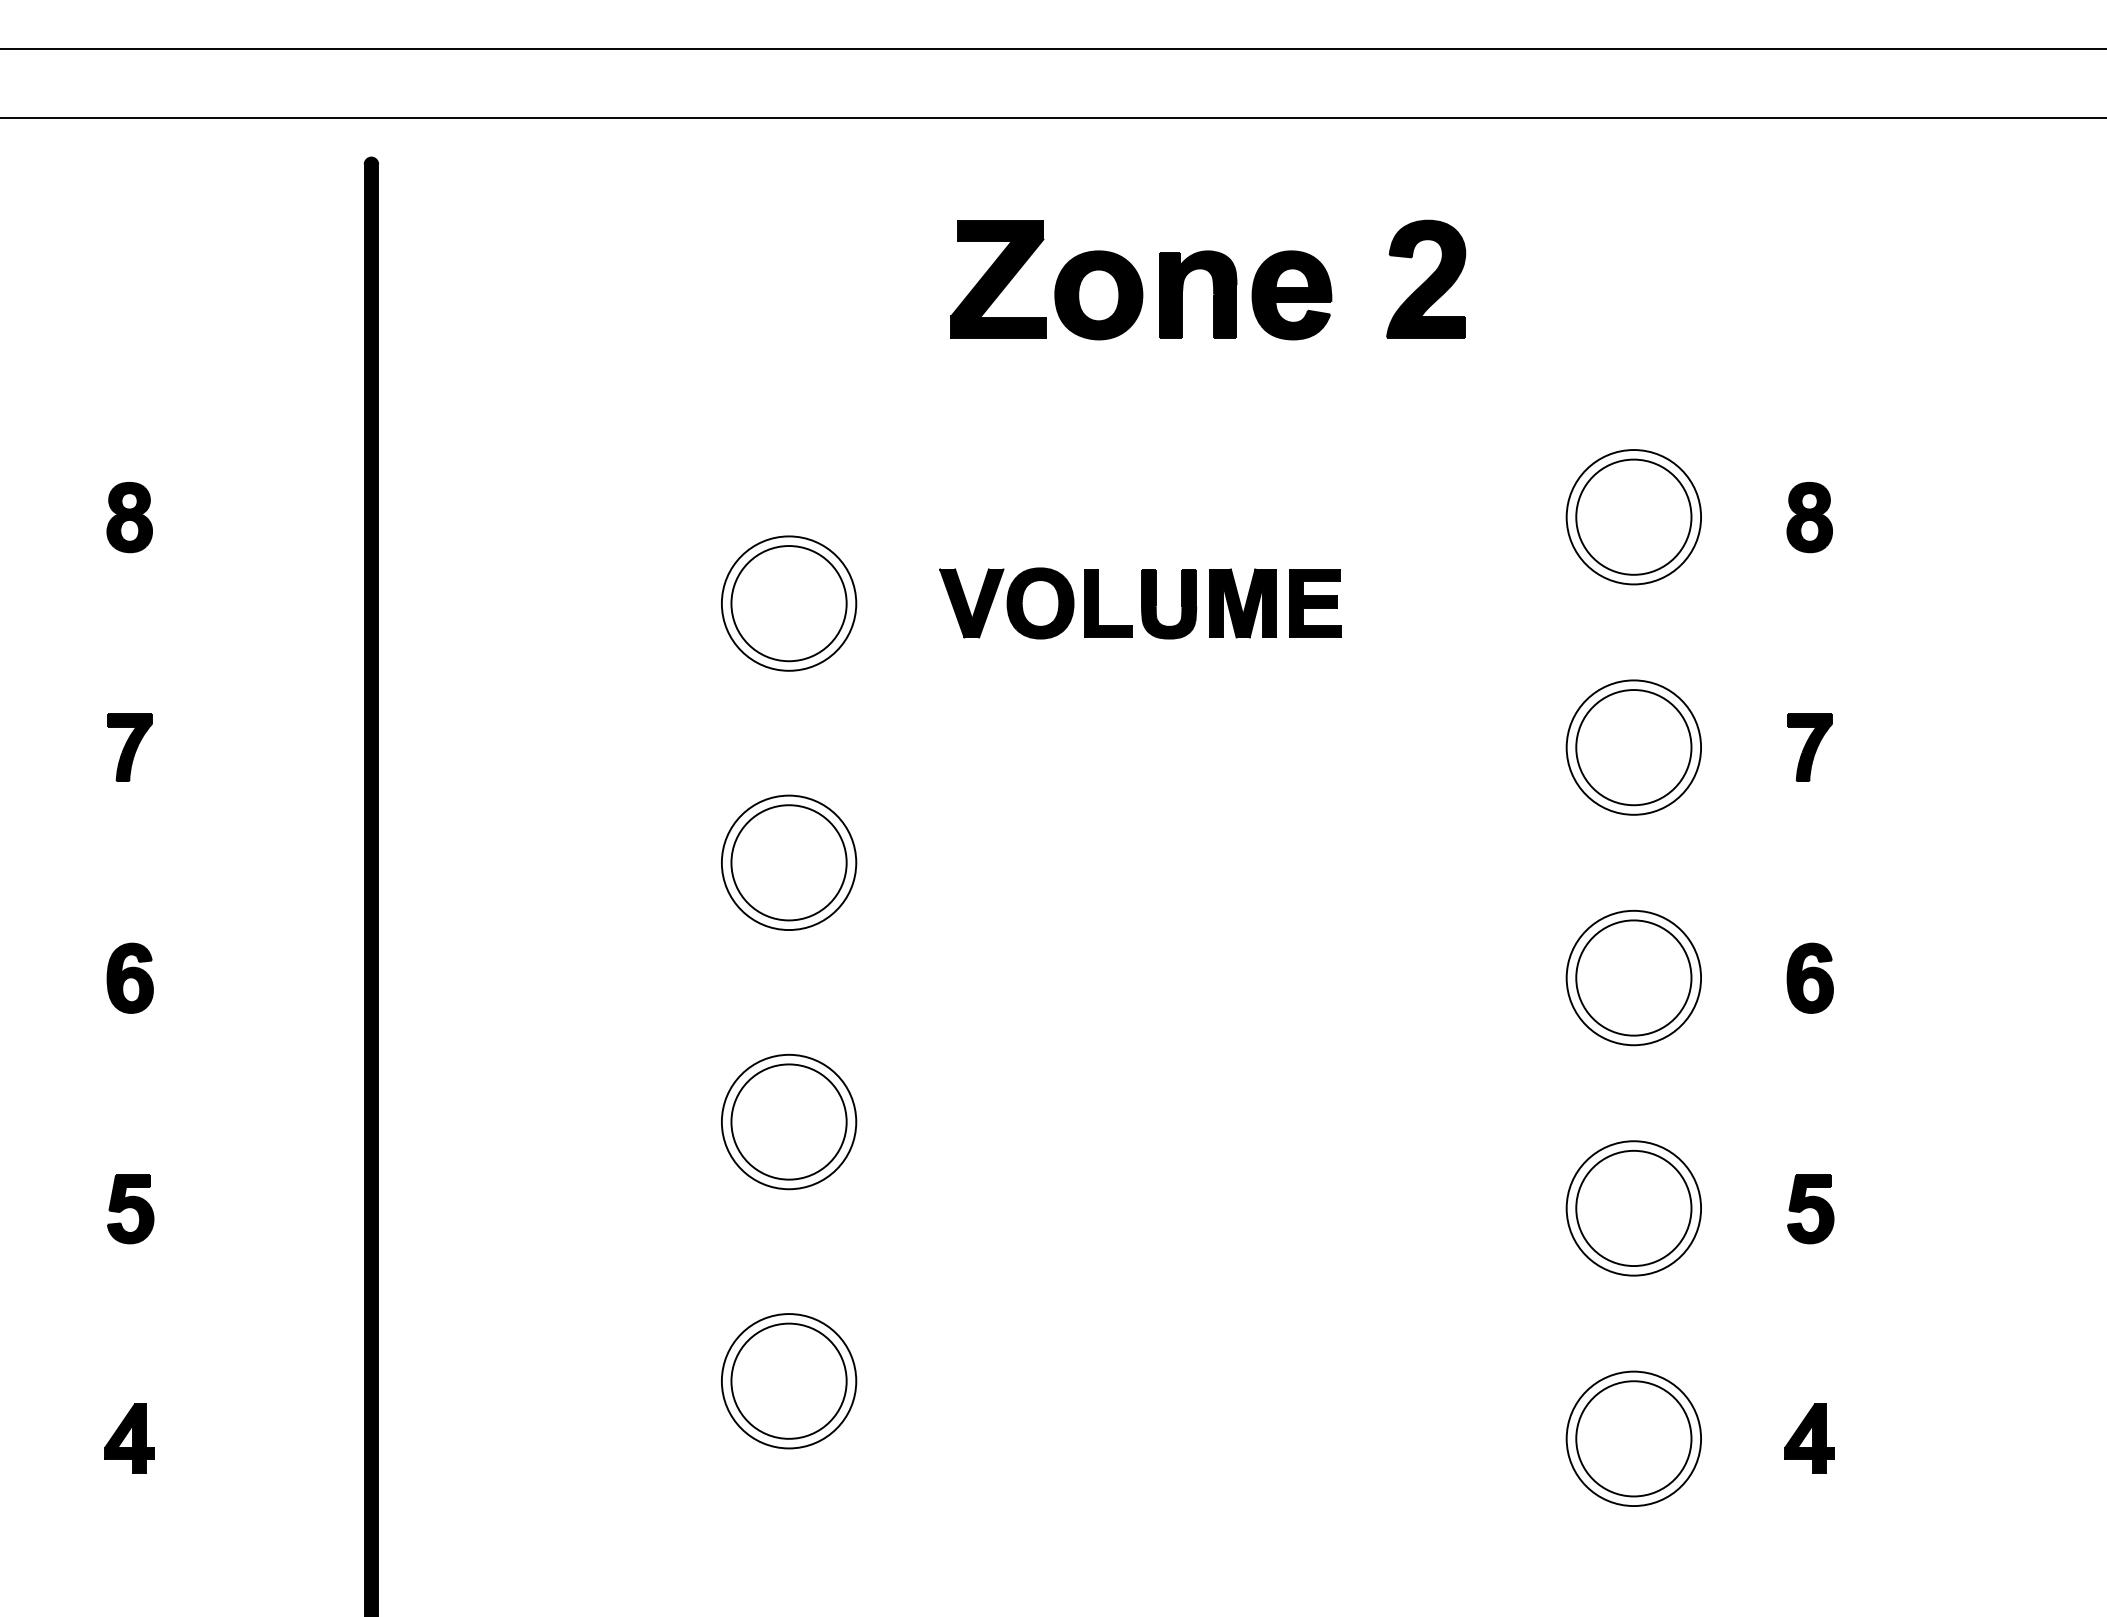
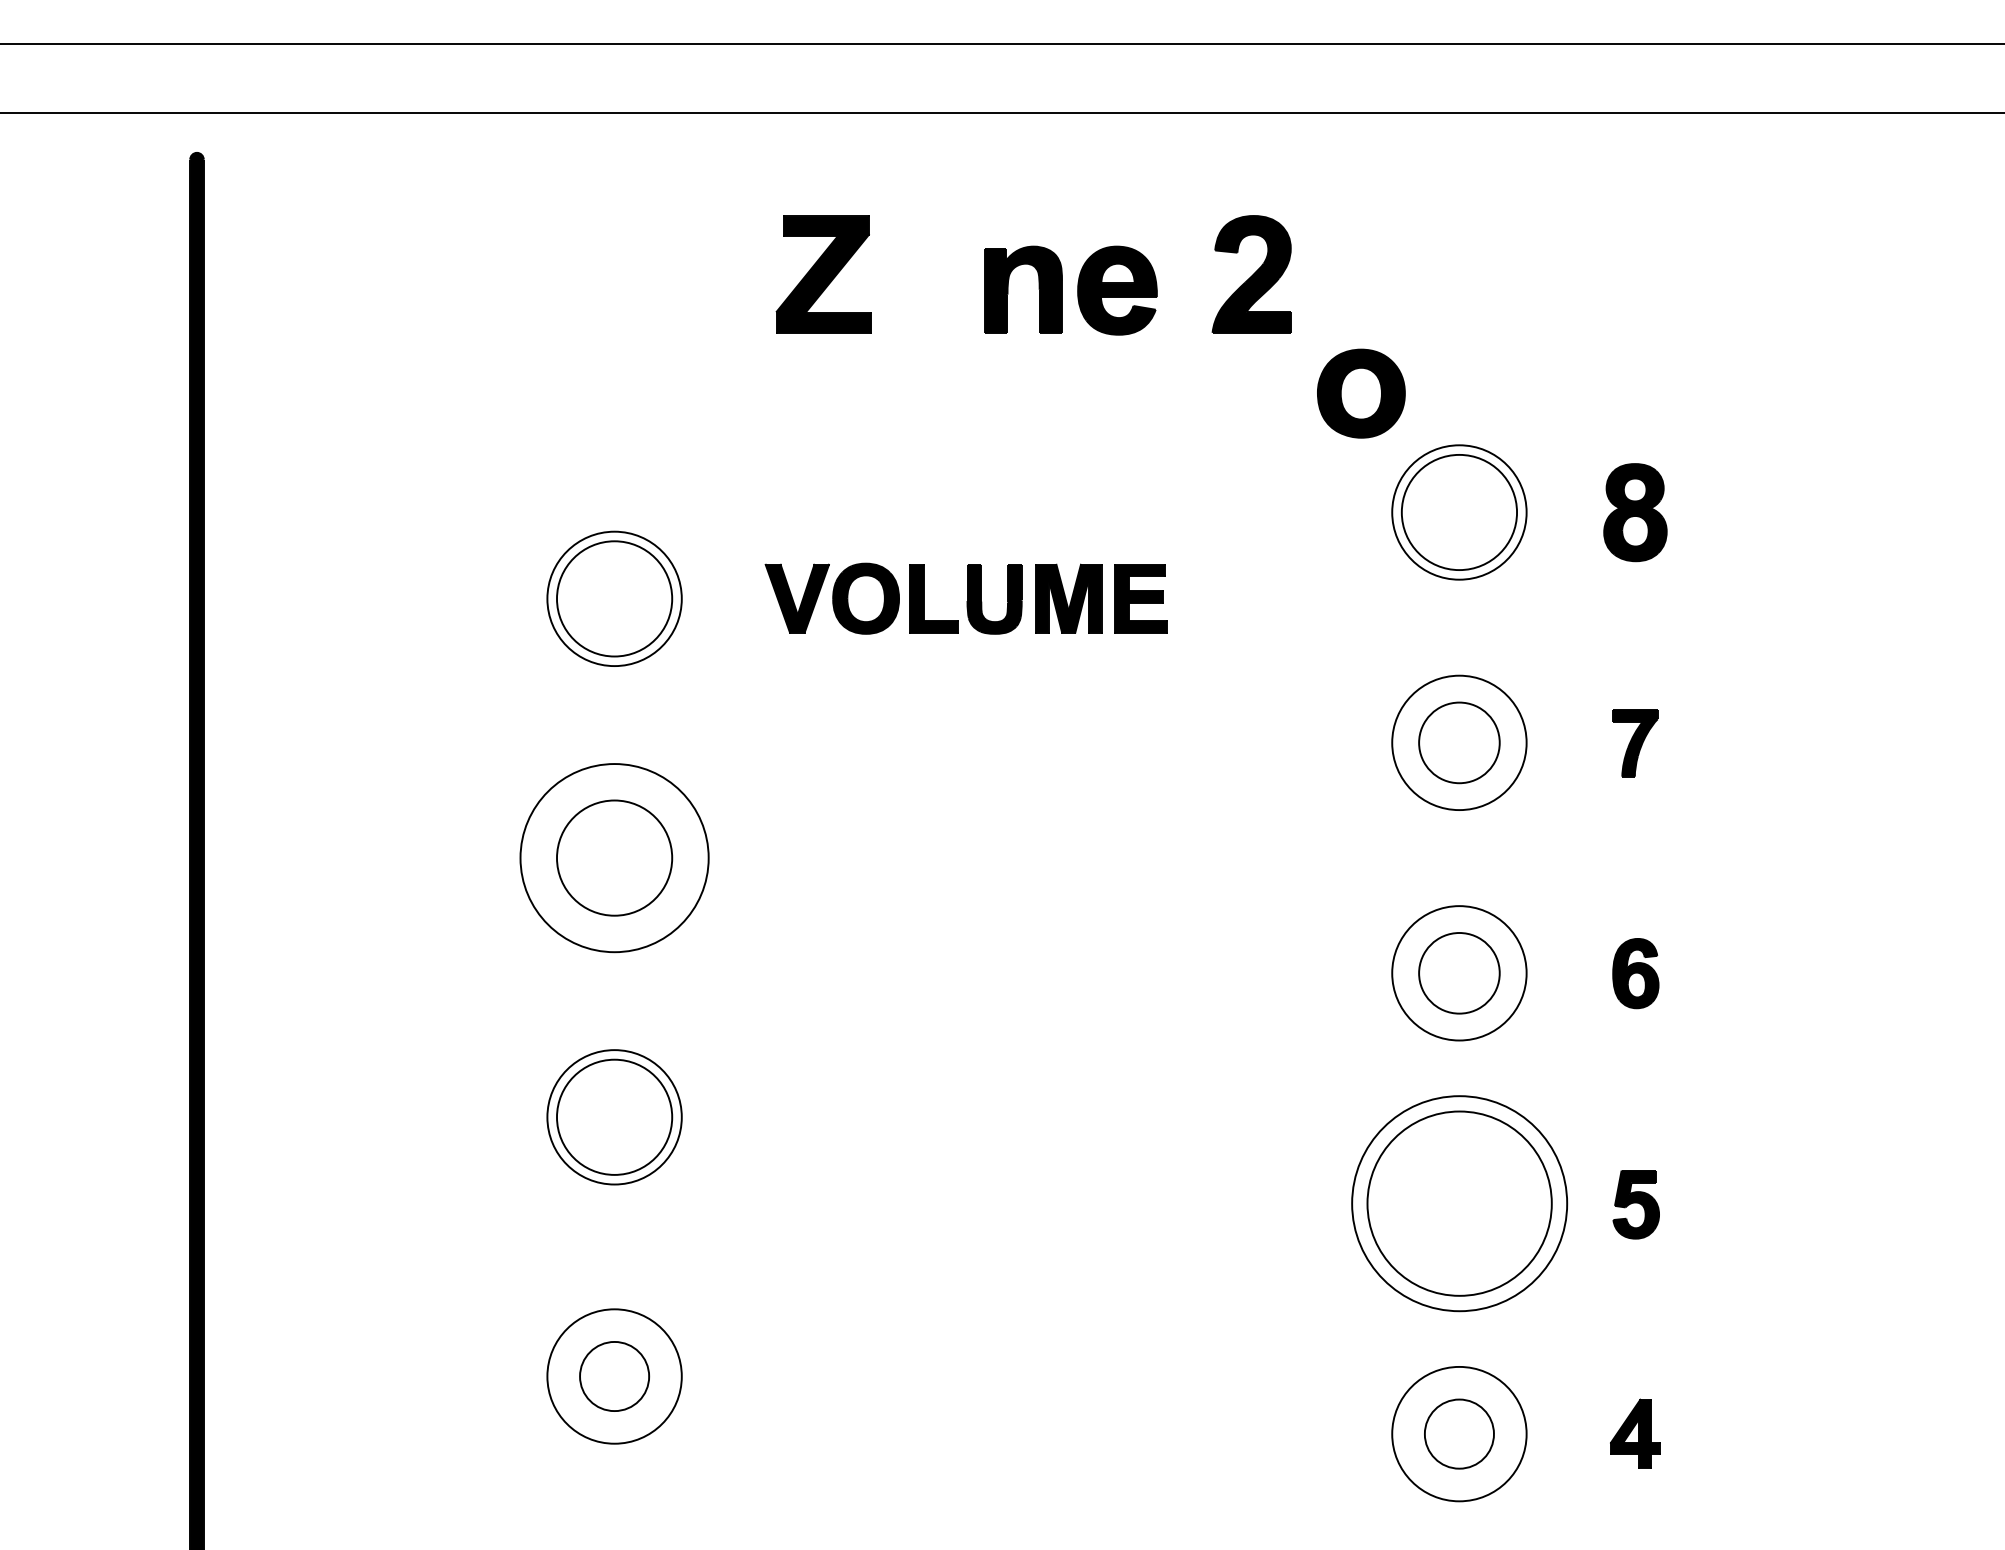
part: (1098, 295) -> (1361, 393), moved
part: (1809, 517) -> (1635, 512), size x1.4
circle: (1633, 747) -> (1459, 742), size x0.7
circle: (788, 862) -> (614, 857), size x1.4
circle: (1633, 977) -> (1459, 972), size x0.7
part: (1633, 1208) -> (1459, 1203), size x1.6
circle: (788, 1380) -> (614, 1375), size x0.6
circle: (1633, 1438) -> (1459, 1433), size x0.6

